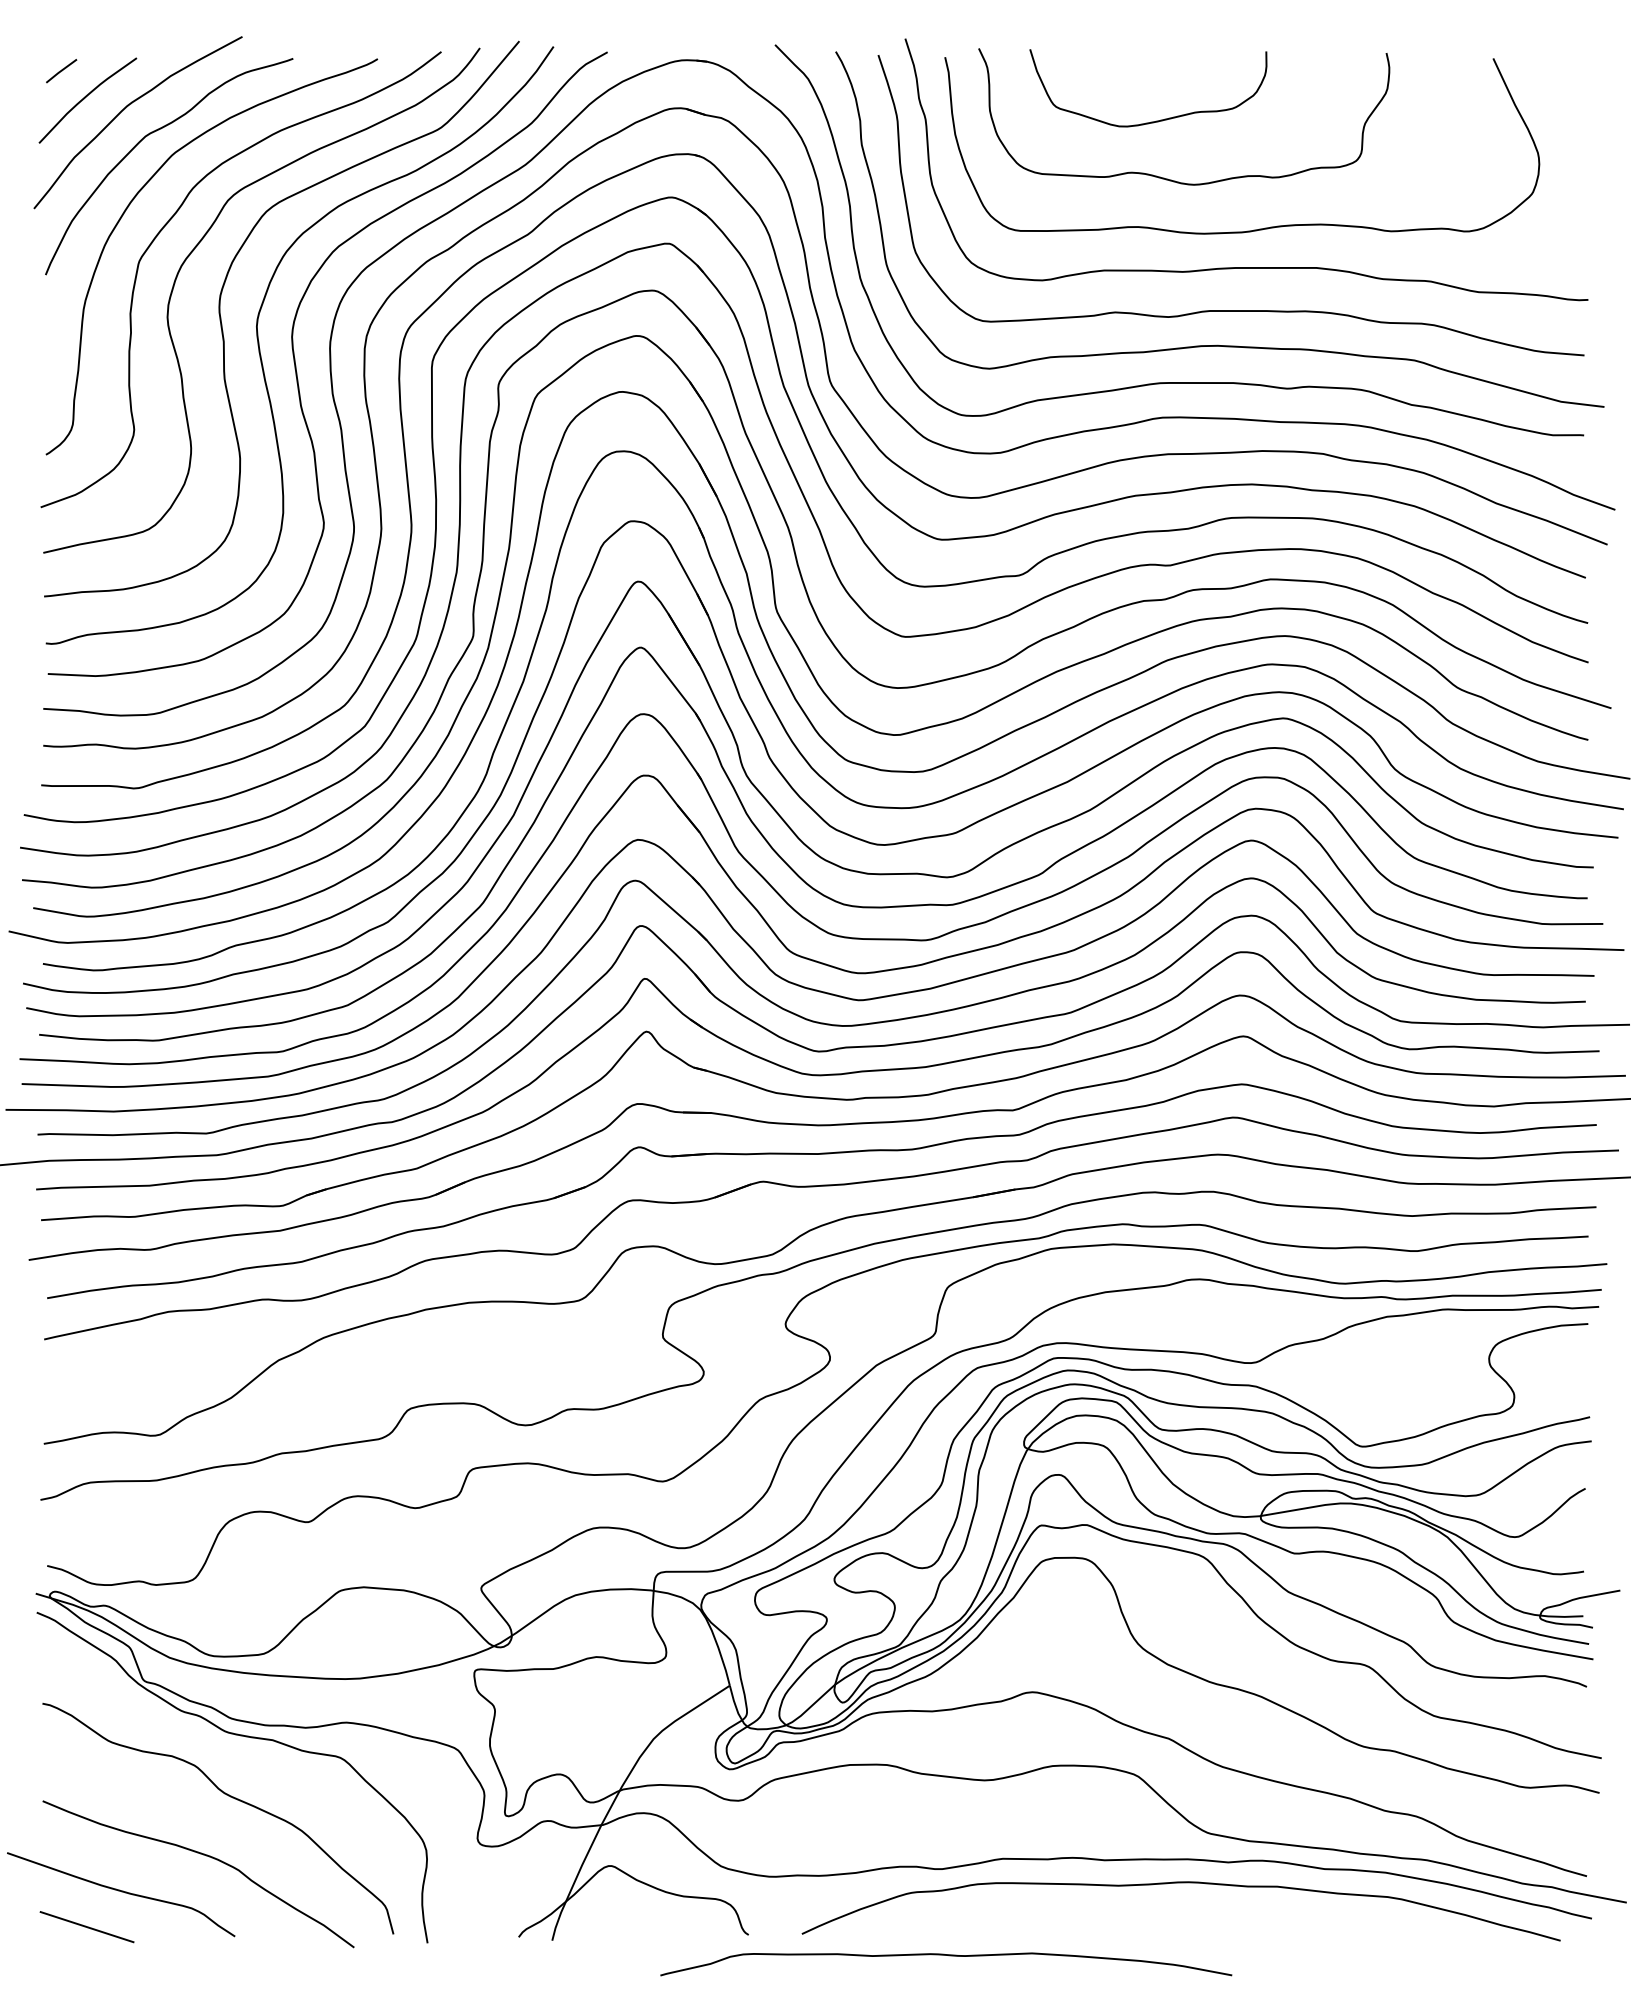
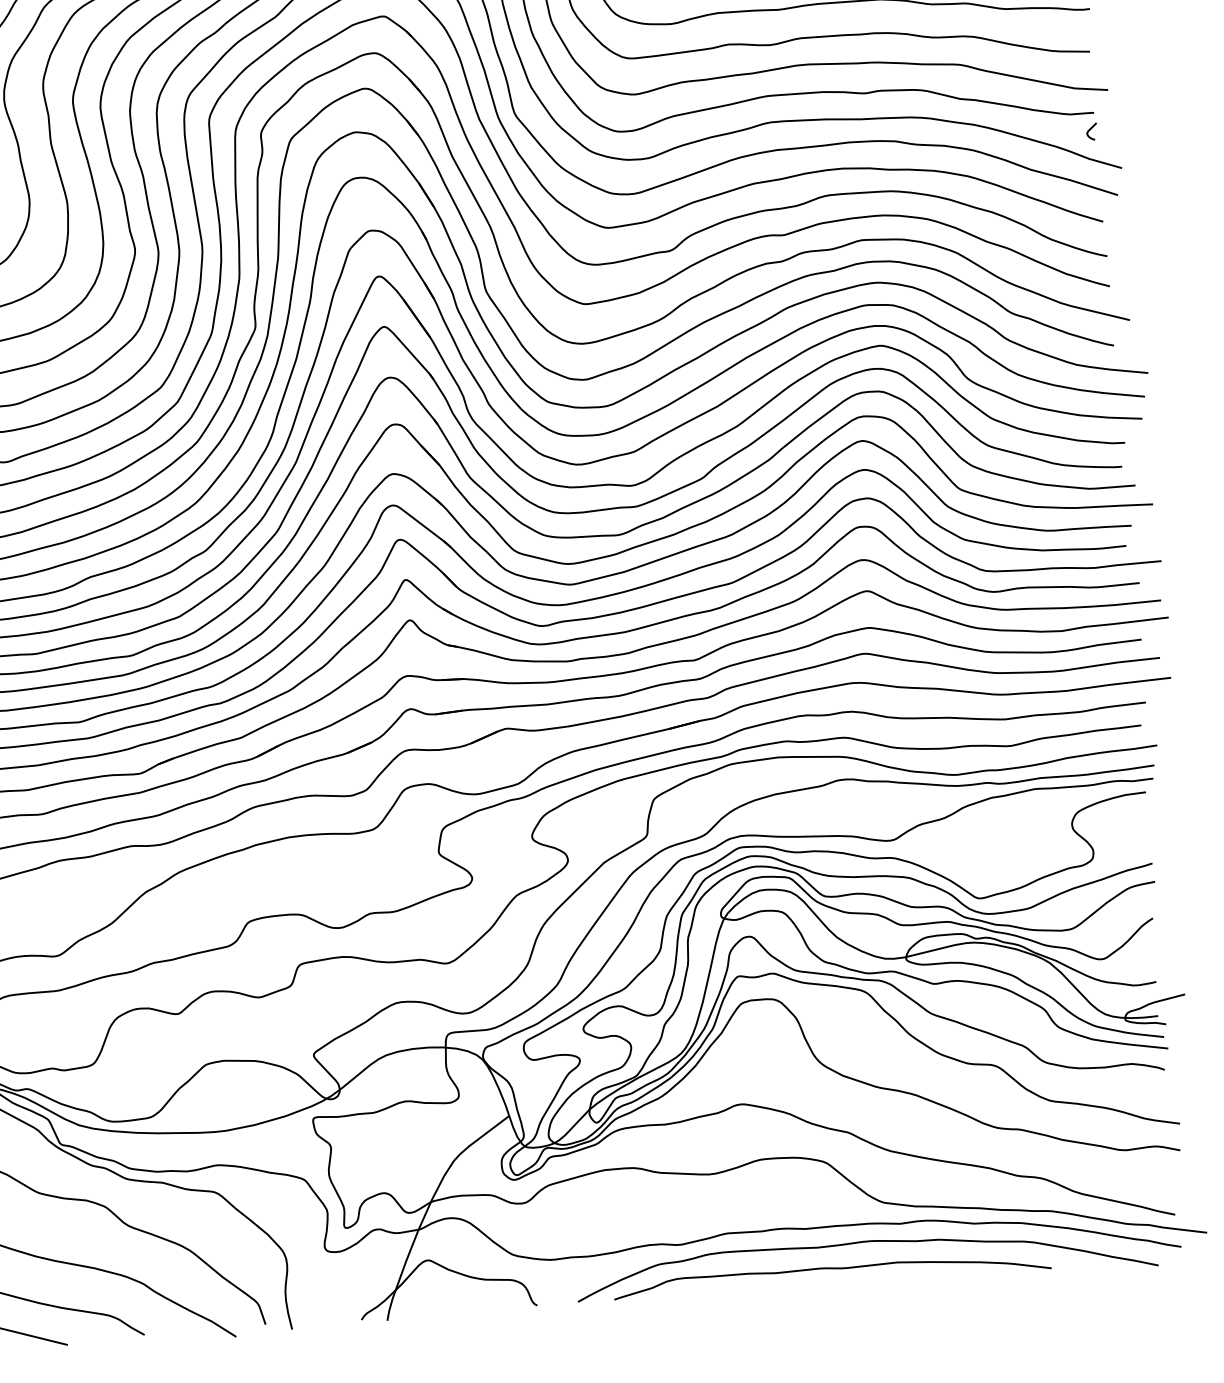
curve: (1577, 457) -> (1090, 130), added
curve: (949, 1956) -> (834, 1269), moved

